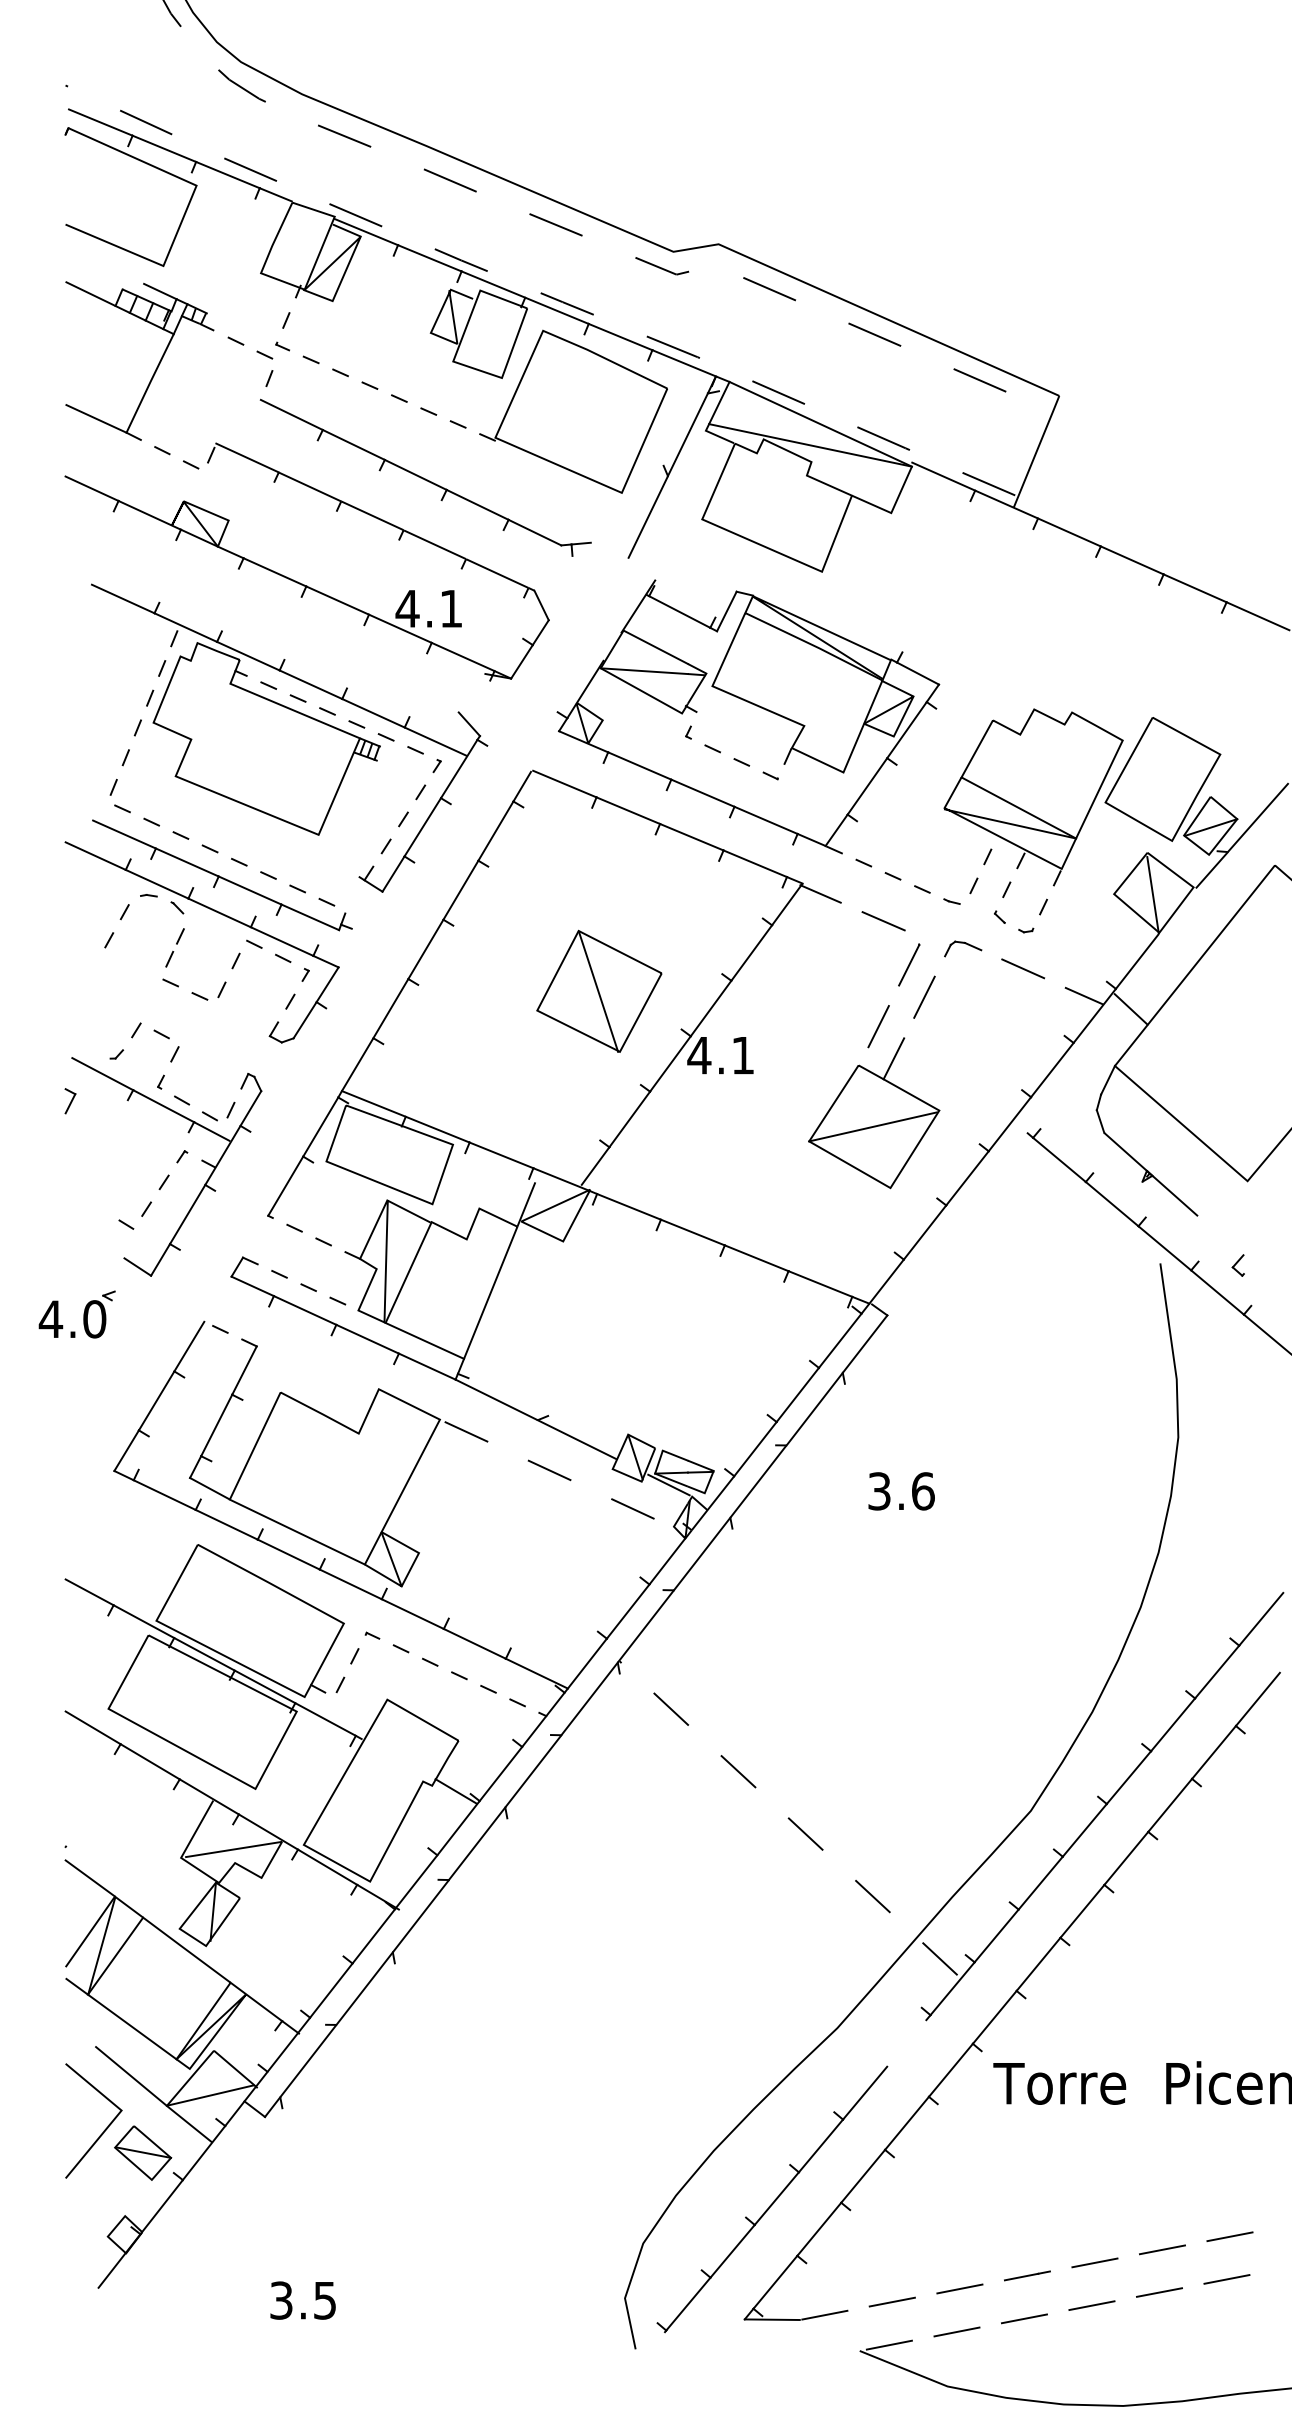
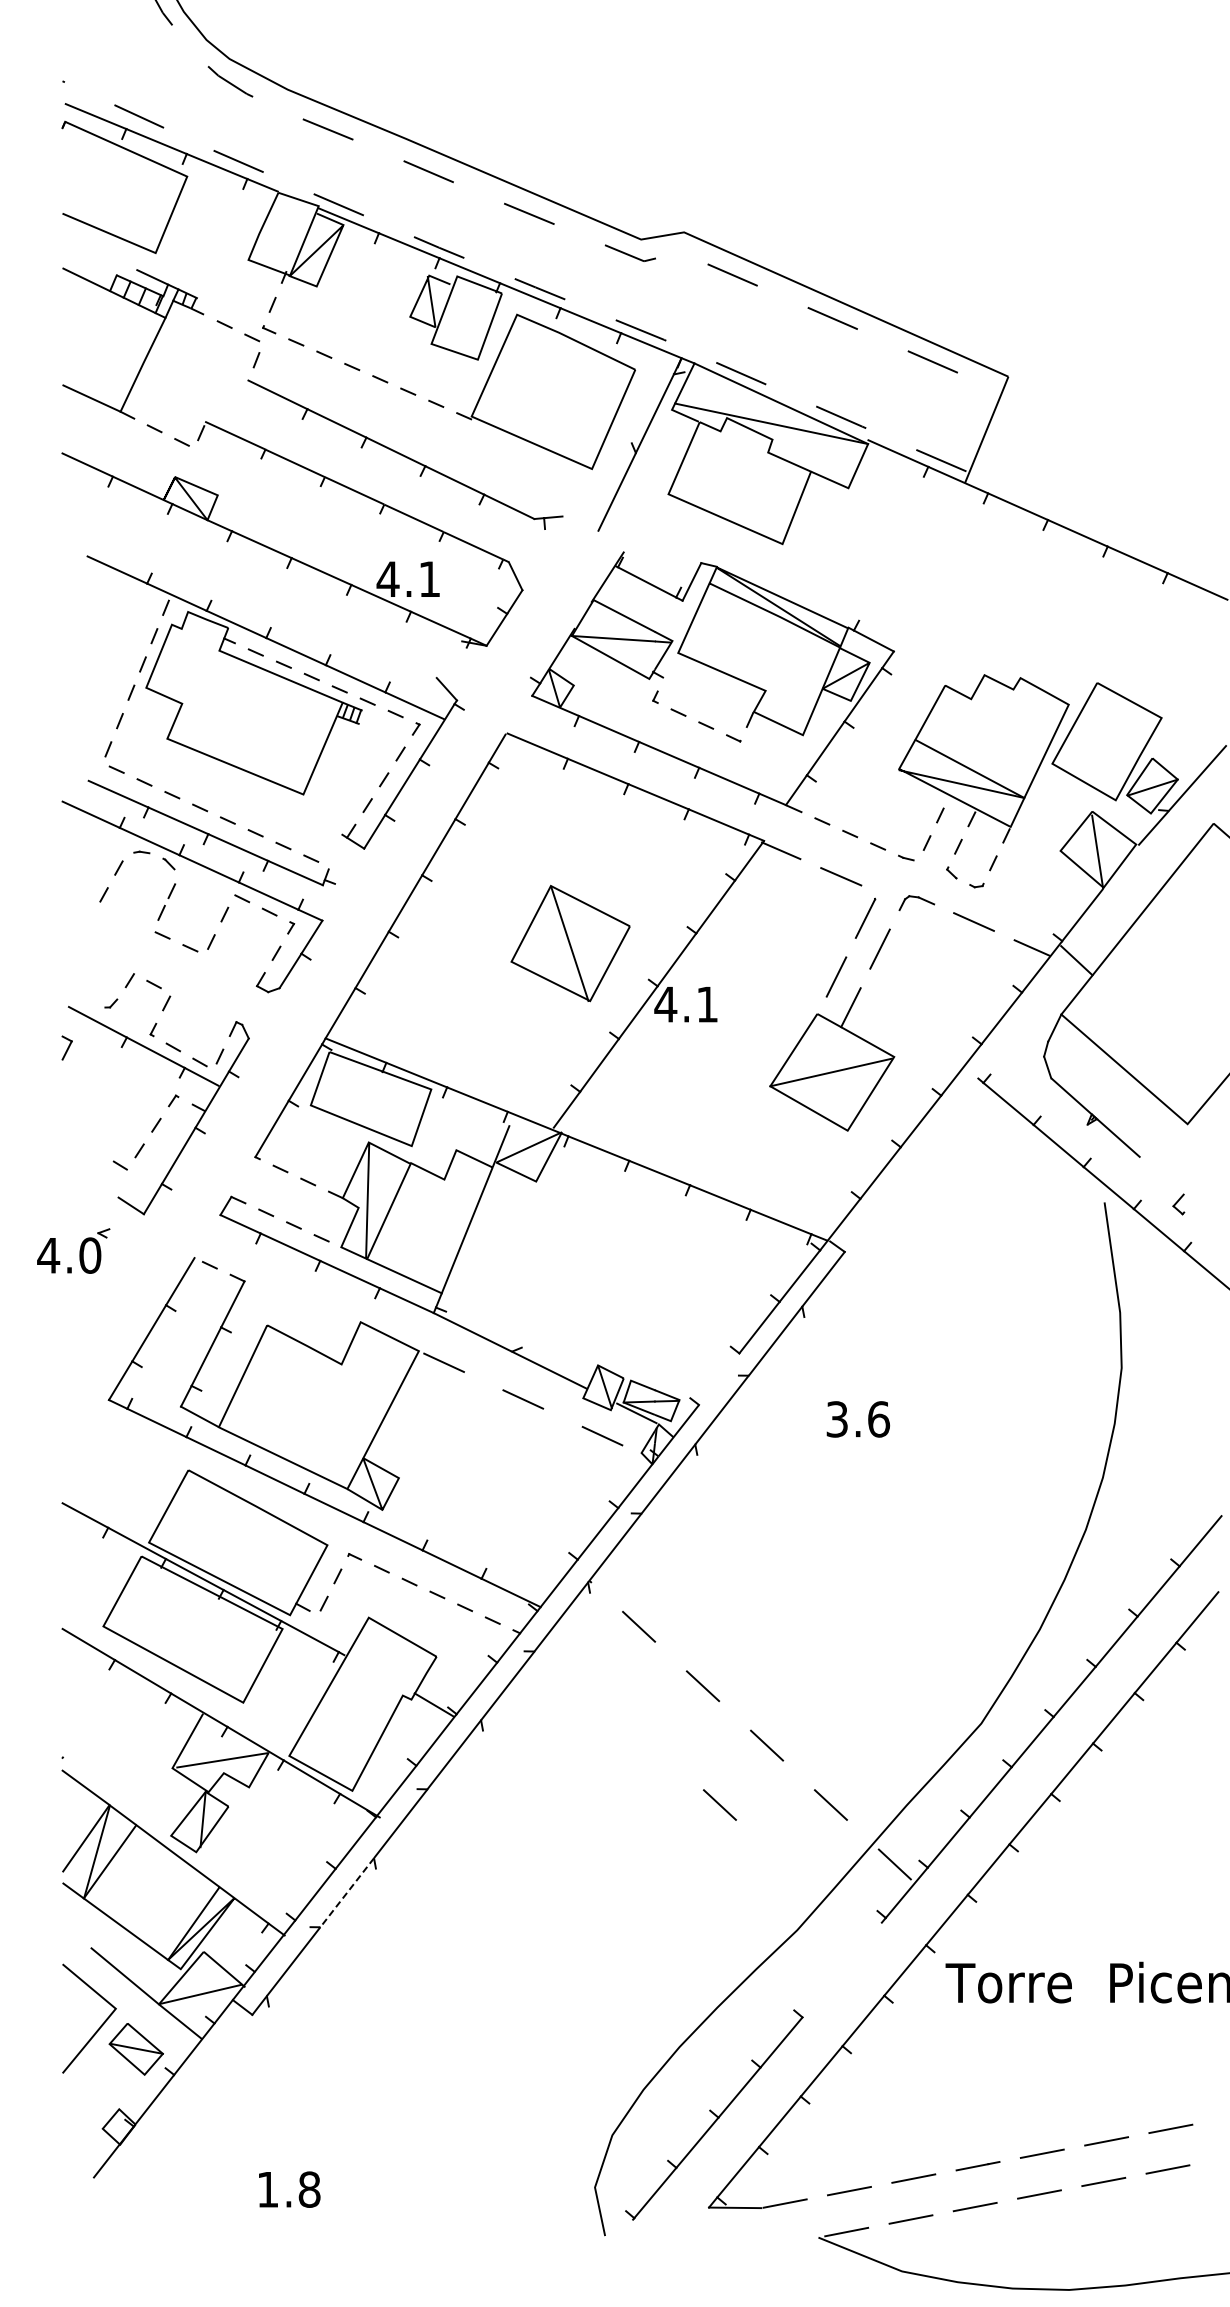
line: (754, 1449) -> (718, 1379), removed
line: (755, 1895) -> (719, 1804), added
line: (364, 1988) -> (347, 1892), solid -> dashed
line: (865, 2093) -> (823, 1992), removed
text: (302, 2300) -> (288, 2189), 3.5 -> 1.8

